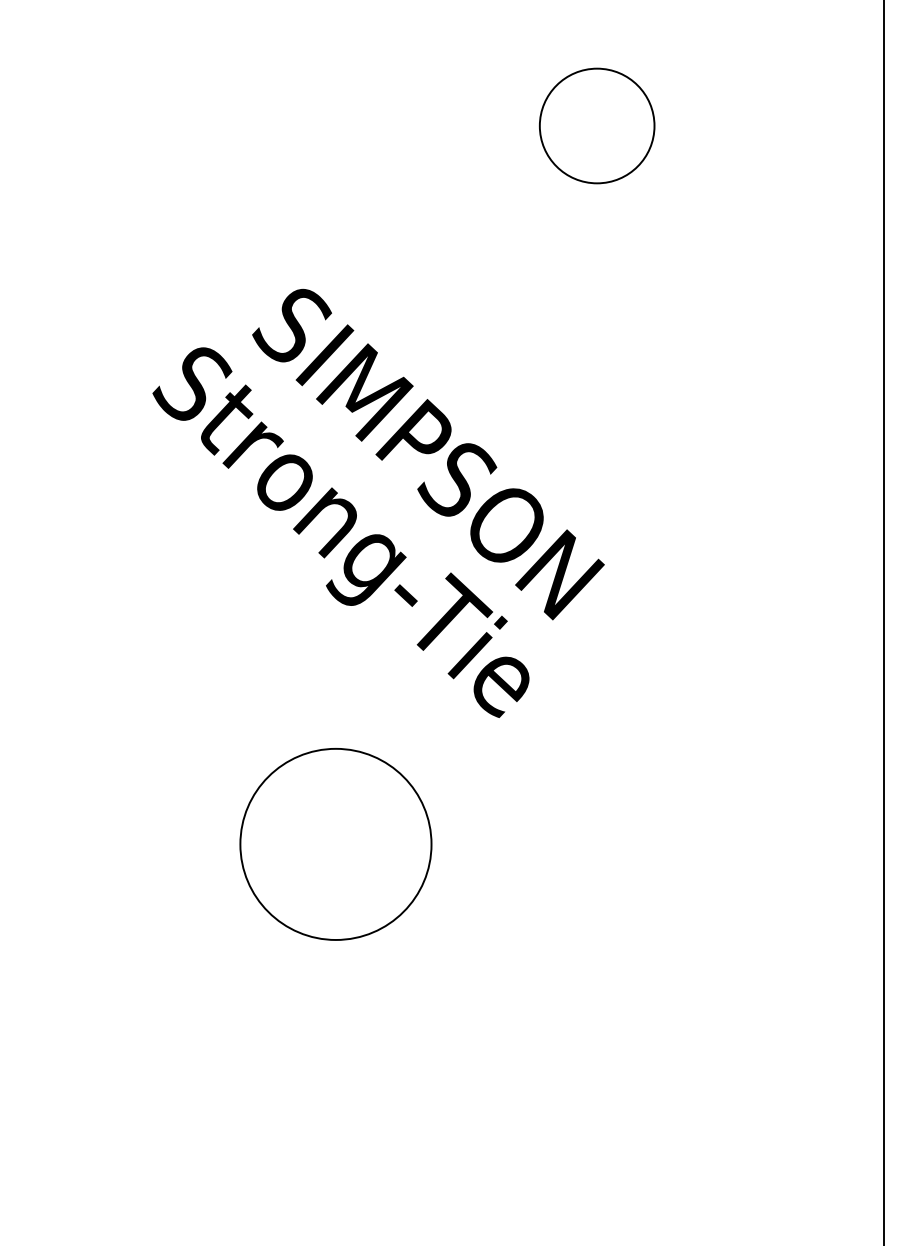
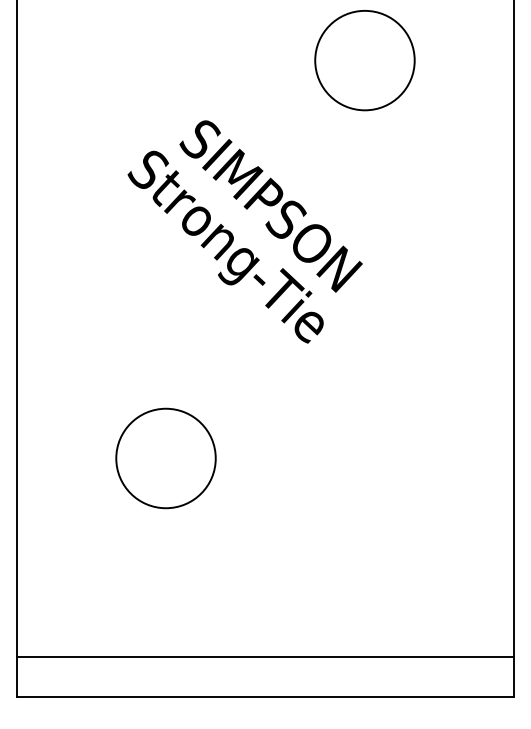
circle: (596, 125) -> (364, 60), size x1.67
text: (377, 502) -> (244, 231), moved
circle: (334, 844) -> (165, 458), moved

